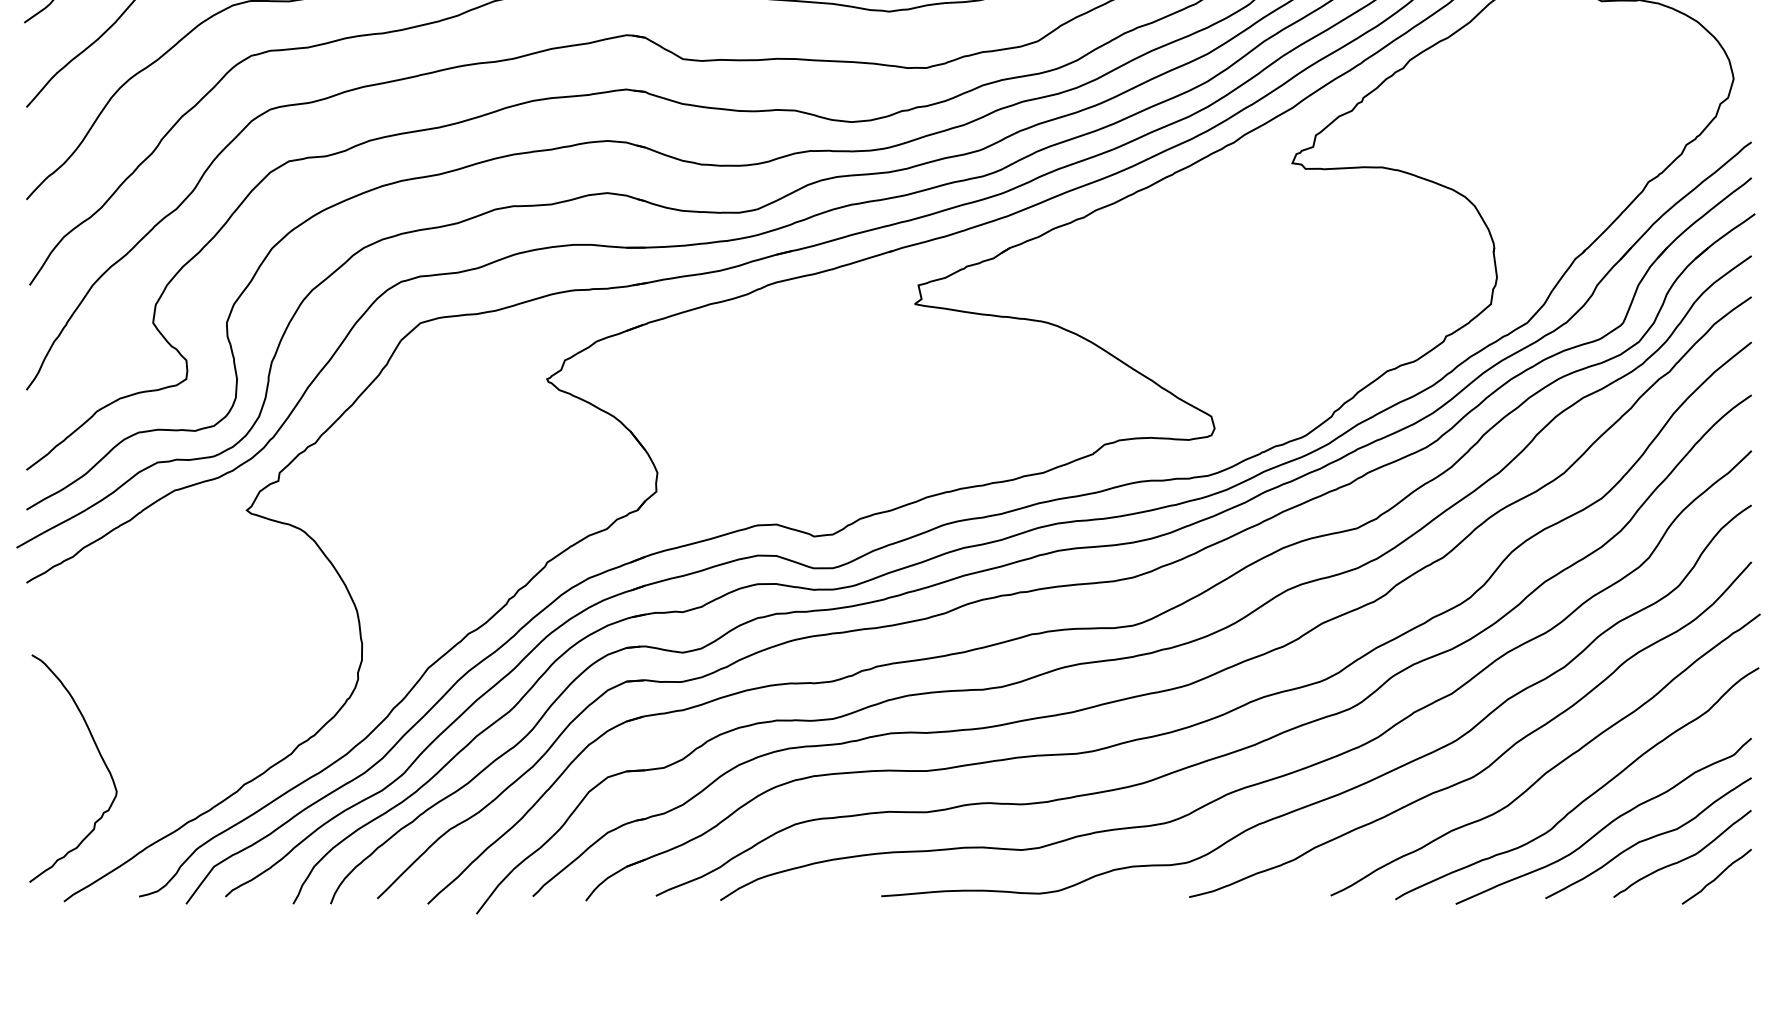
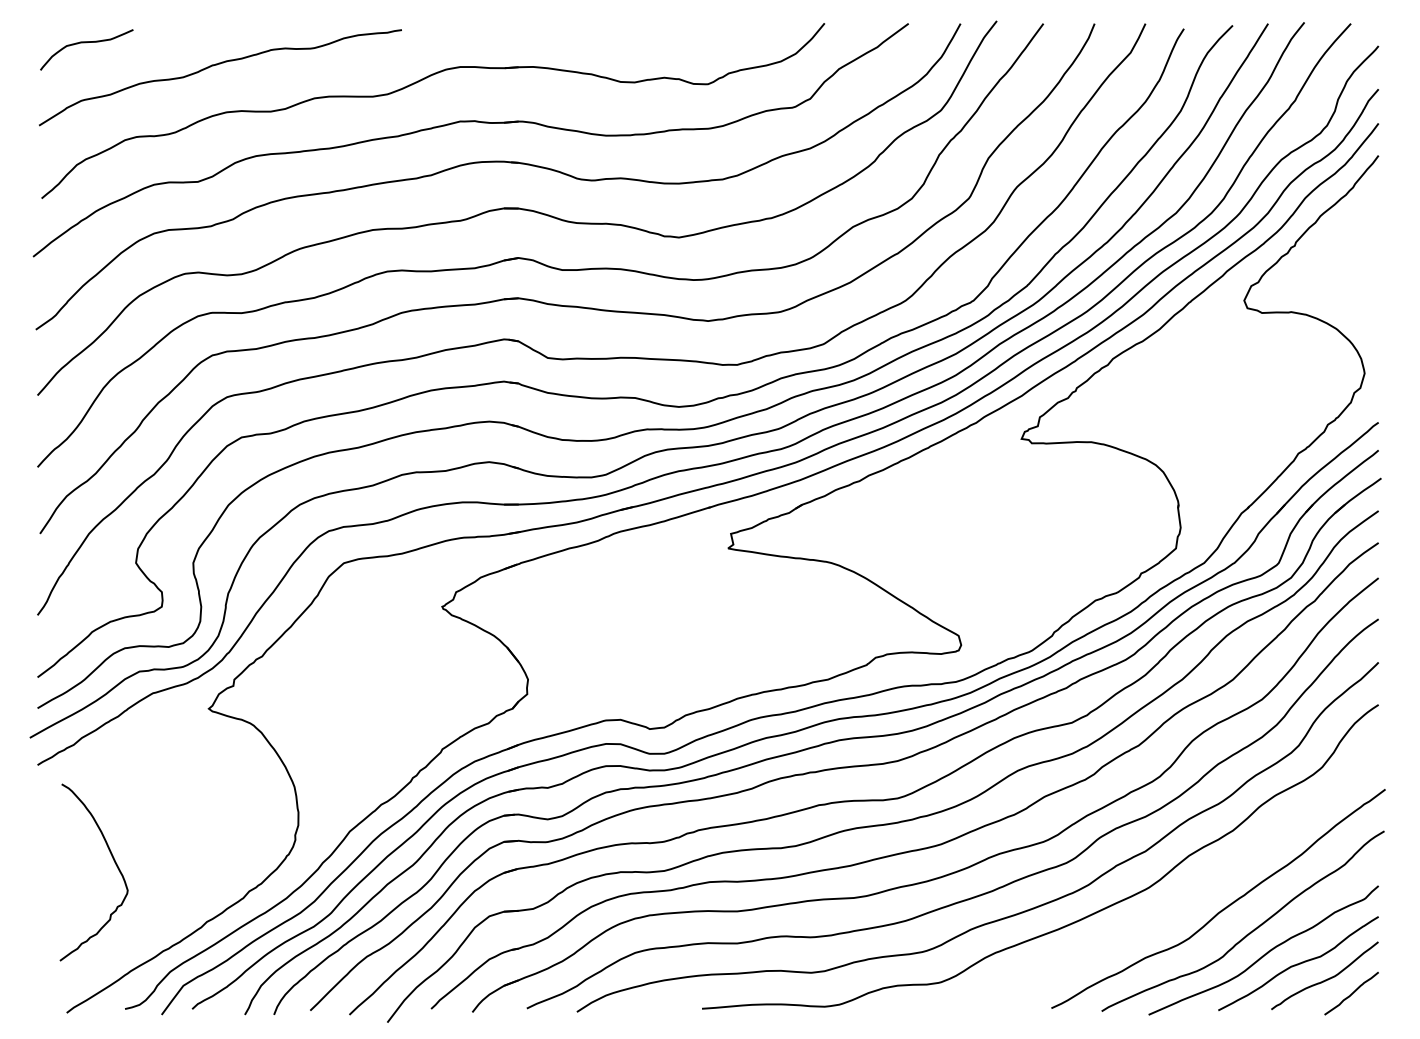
curve: (99, 755) -> (114, 862), moved
curve: (1492, 760) -> (1177, 903), removed

